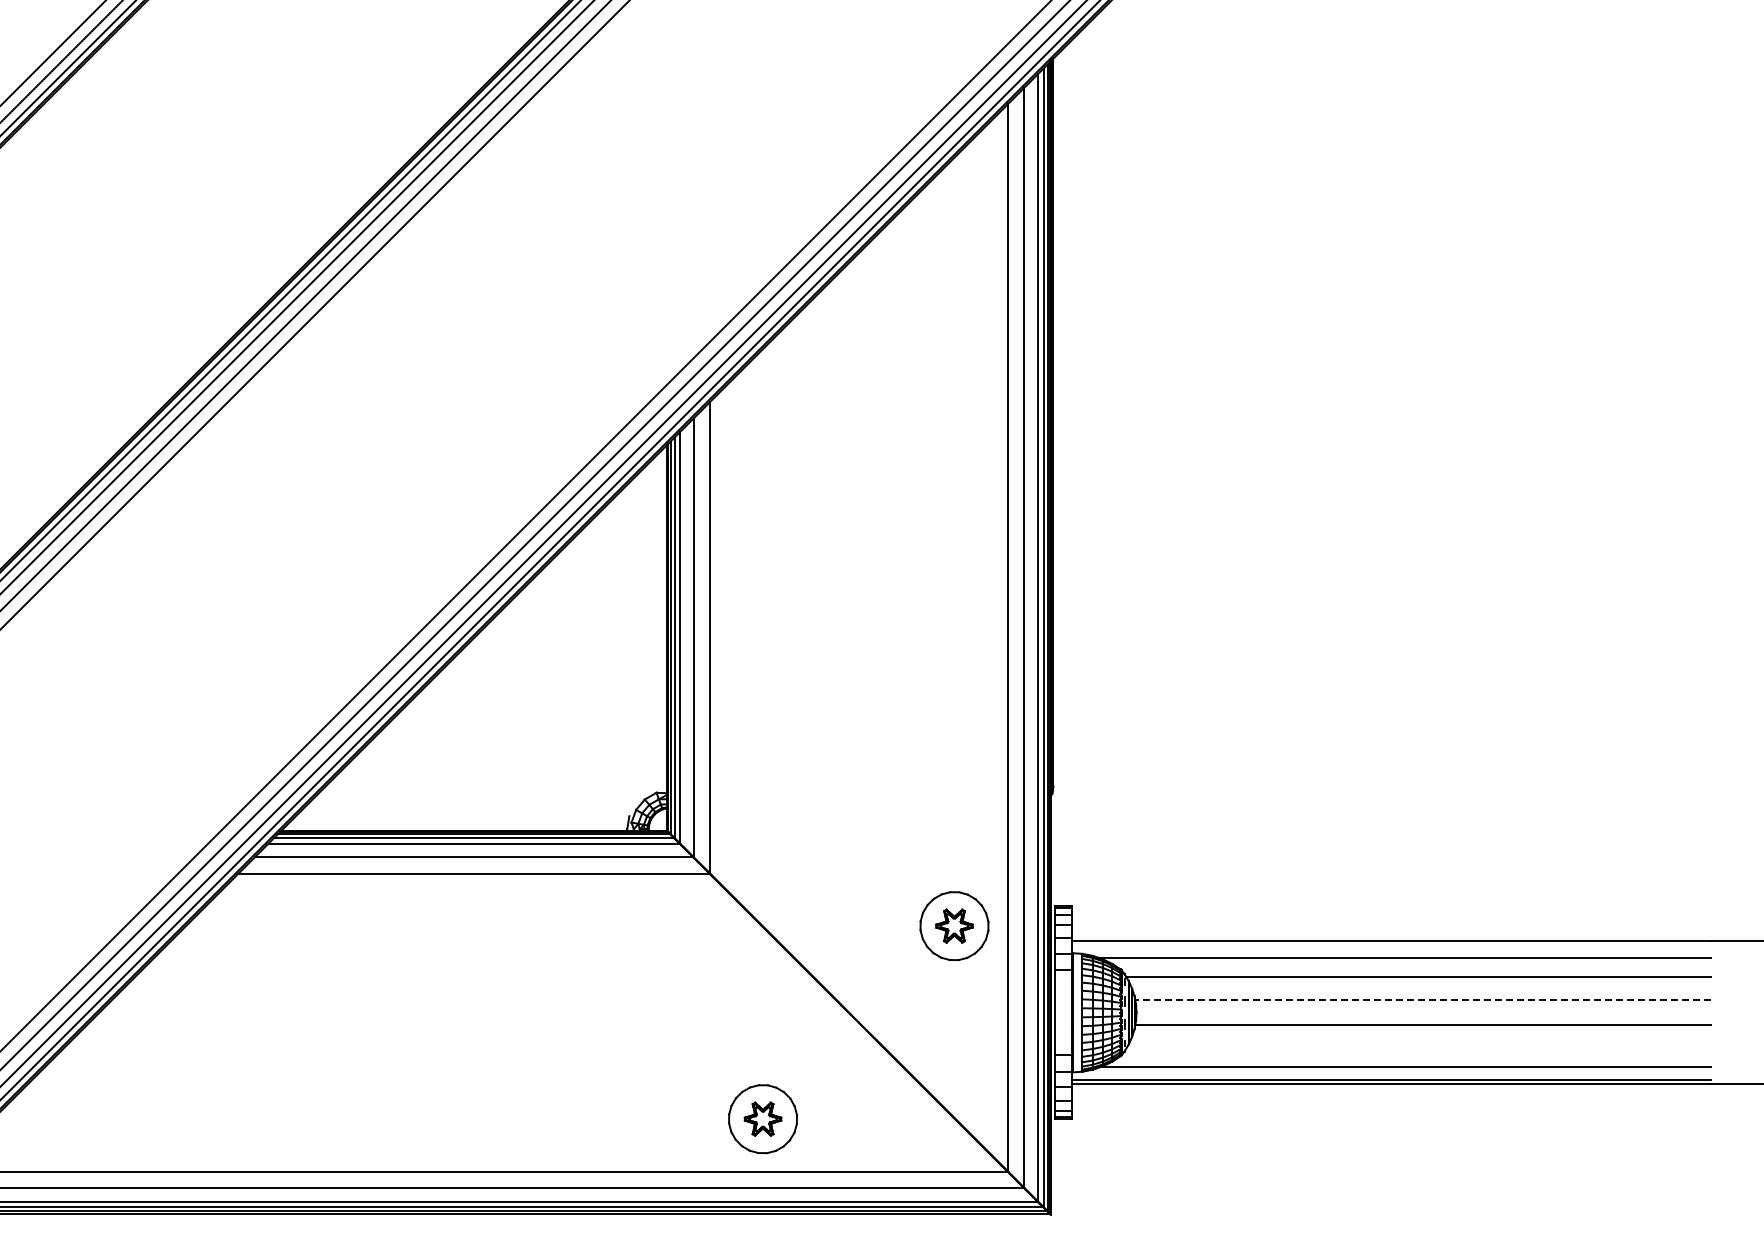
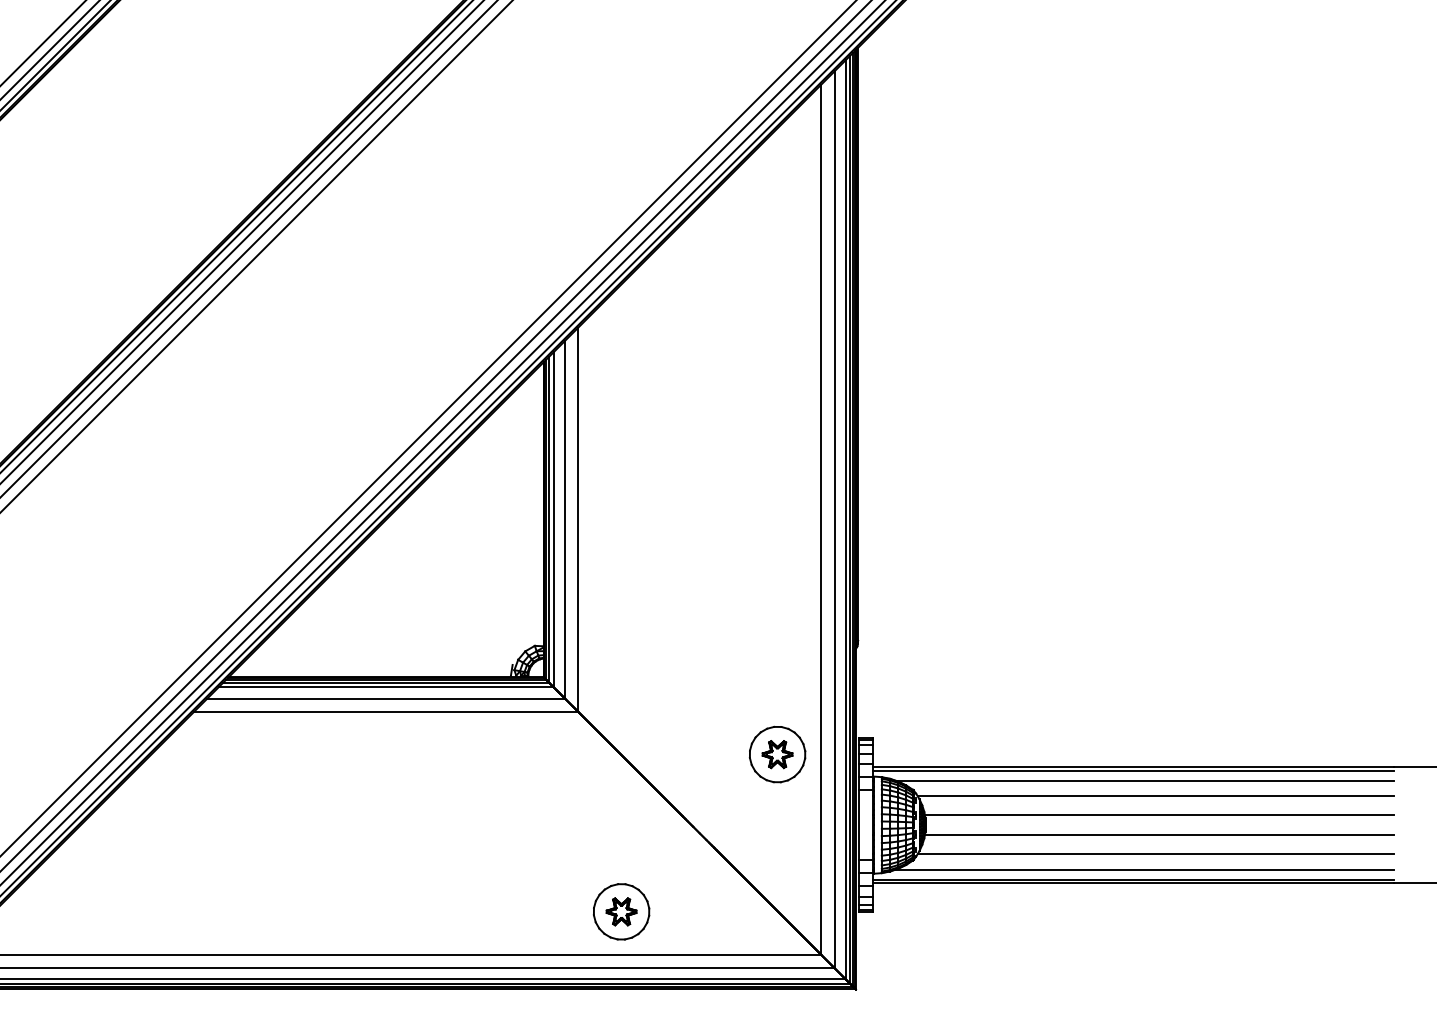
line: (1391, 945) -> (1133, 770), added
line: (1423, 1000) -> (1159, 815), dashed -> solid
line: (1418, 1048) -> (1155, 854), added

